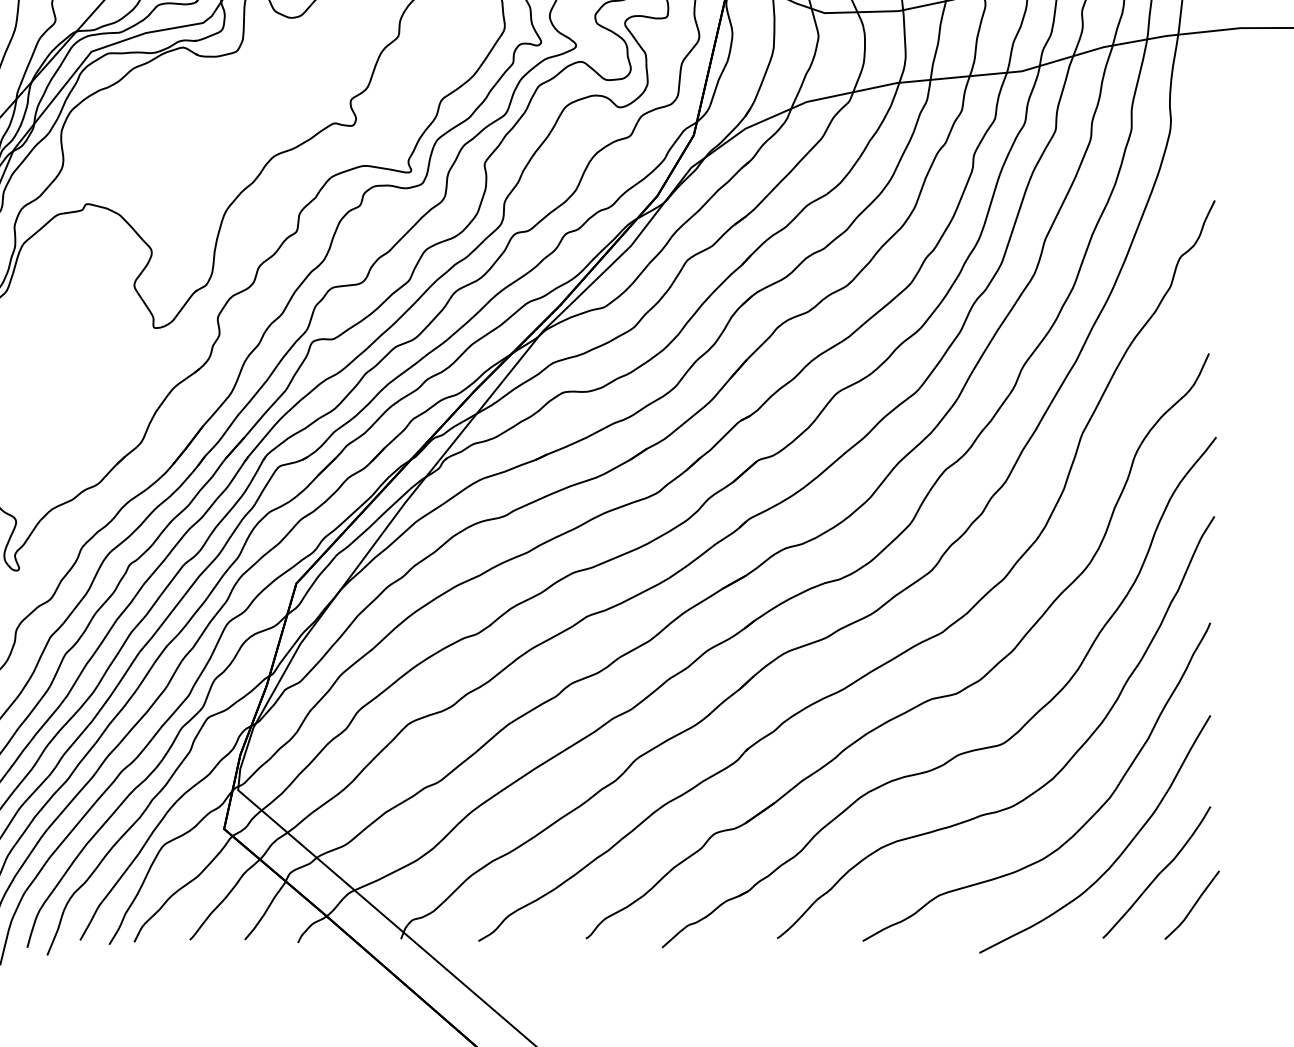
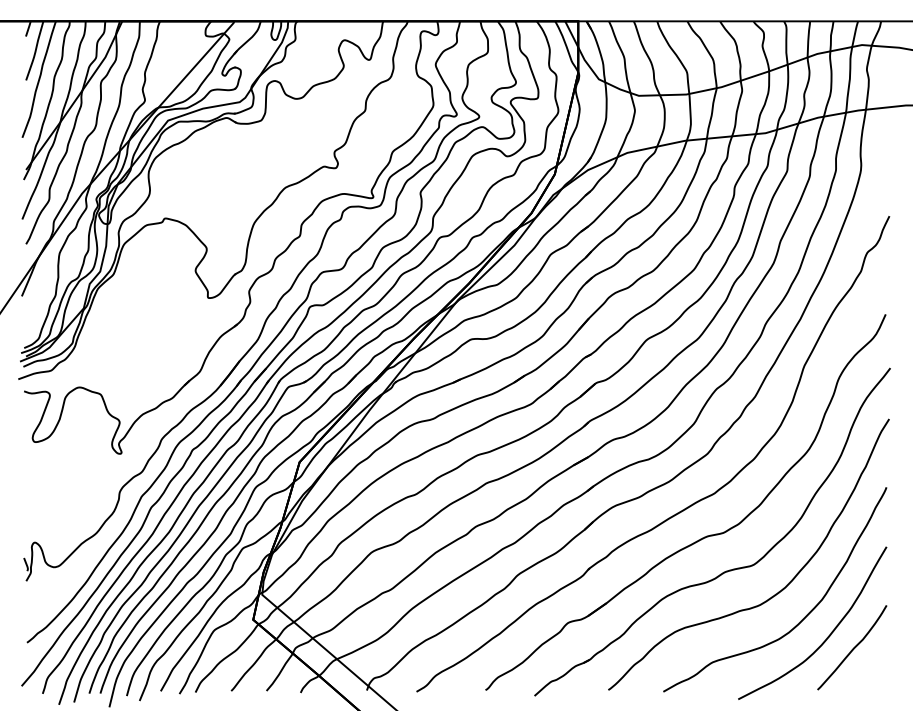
line: (1193, 904) -> (875, 668), removed

